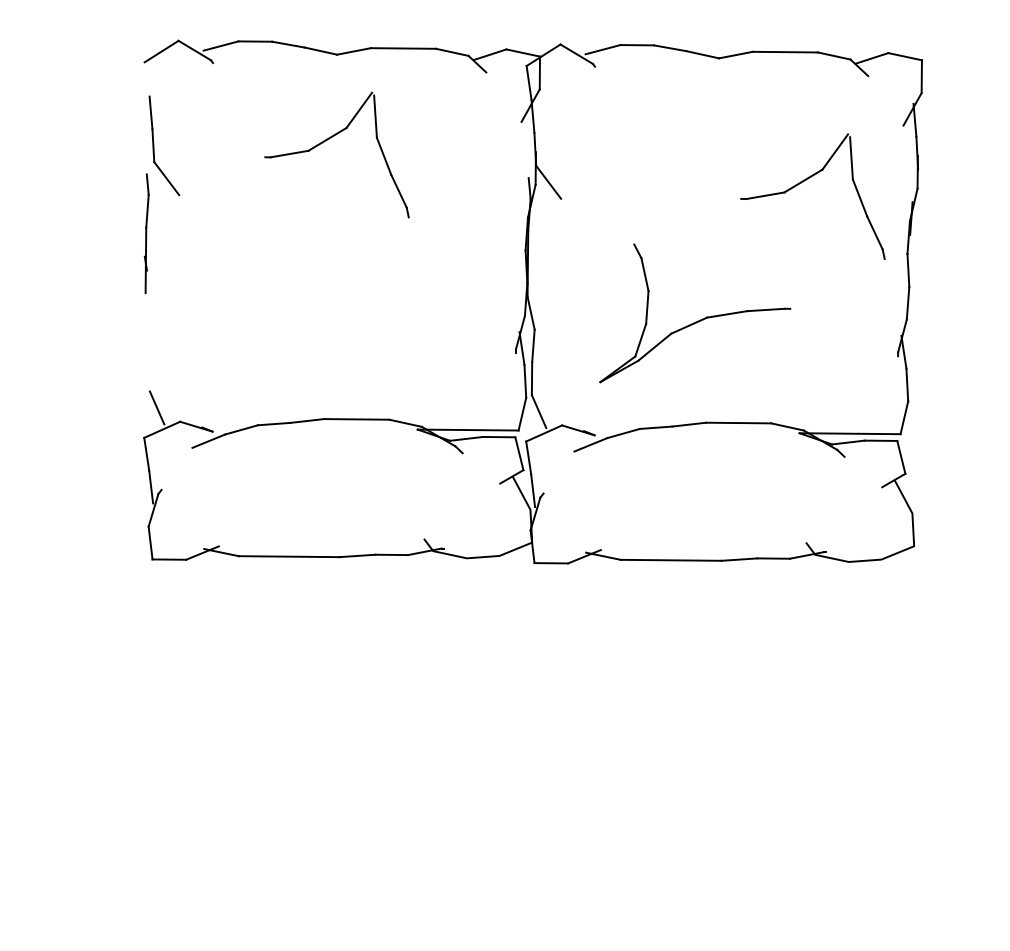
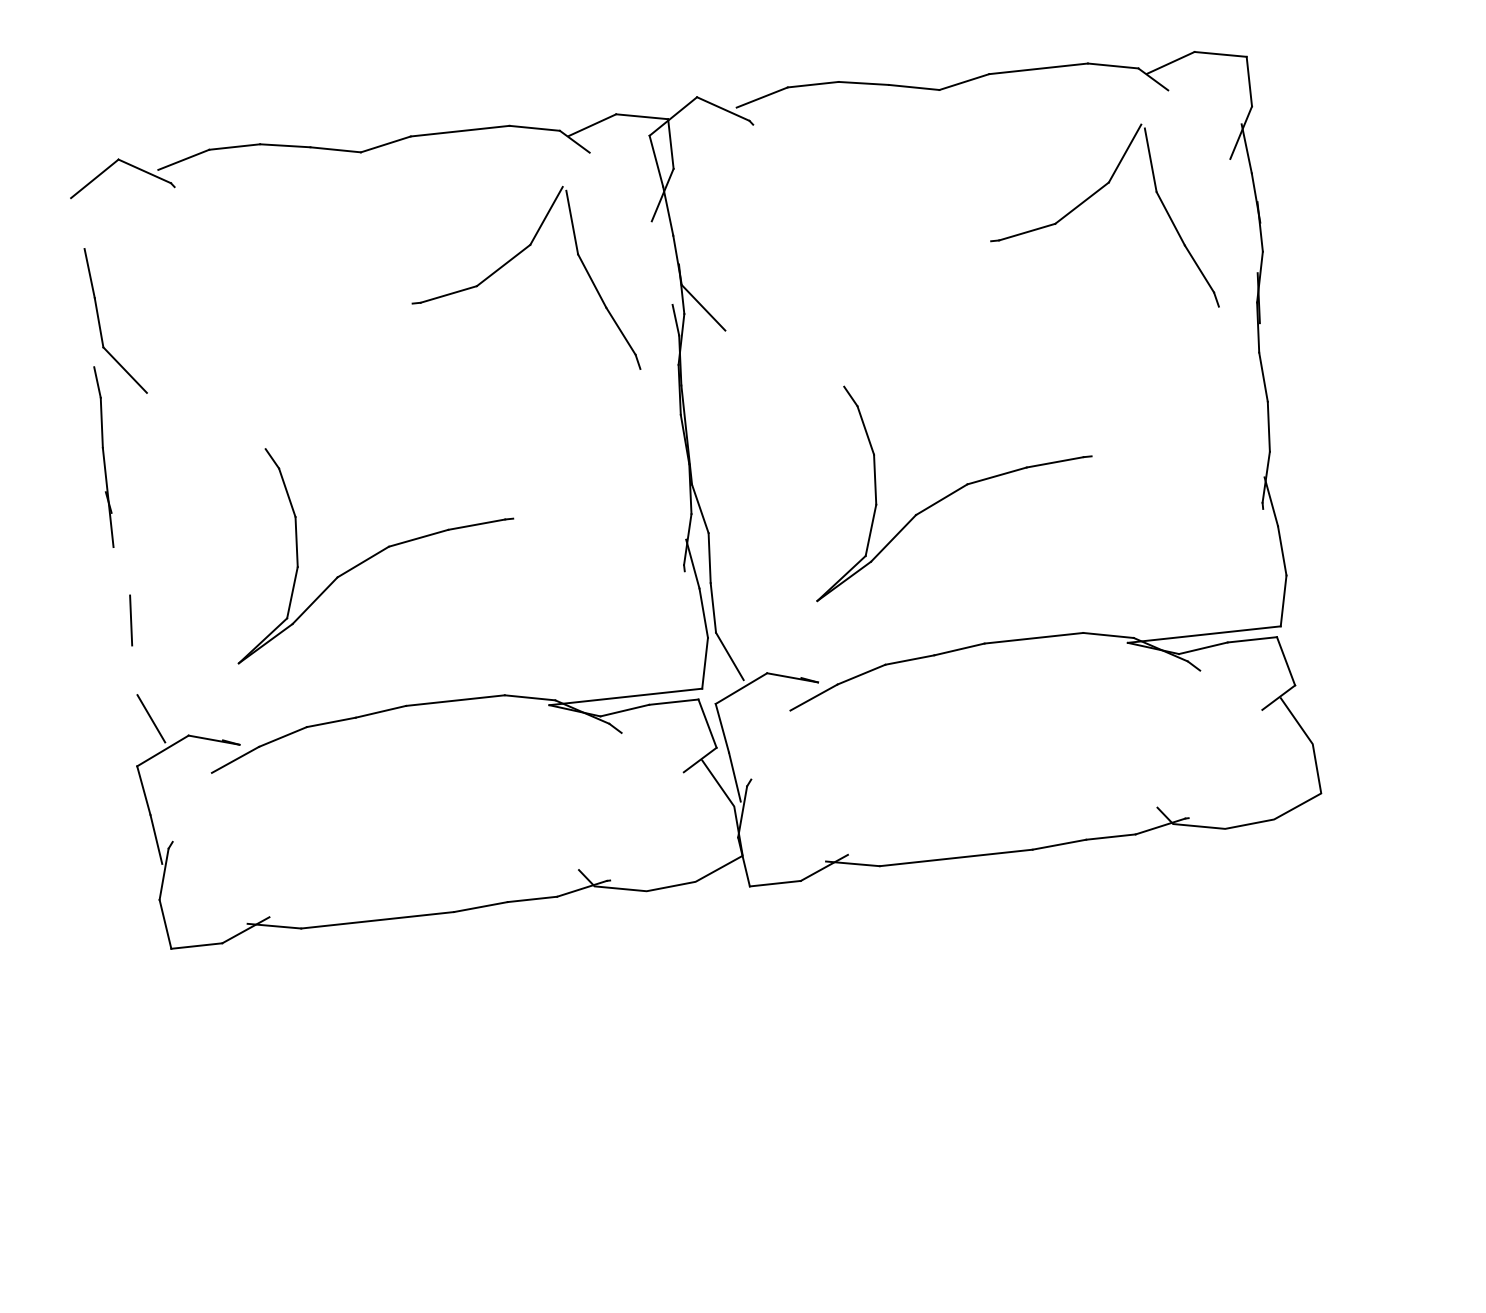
part: (326, 141) -> (502, 268), moved
part: (803, 182) -> (1082, 205), moved
part: (316, 316) -> (376, 552), added
line: (151, 341) -> (131, 619), added

